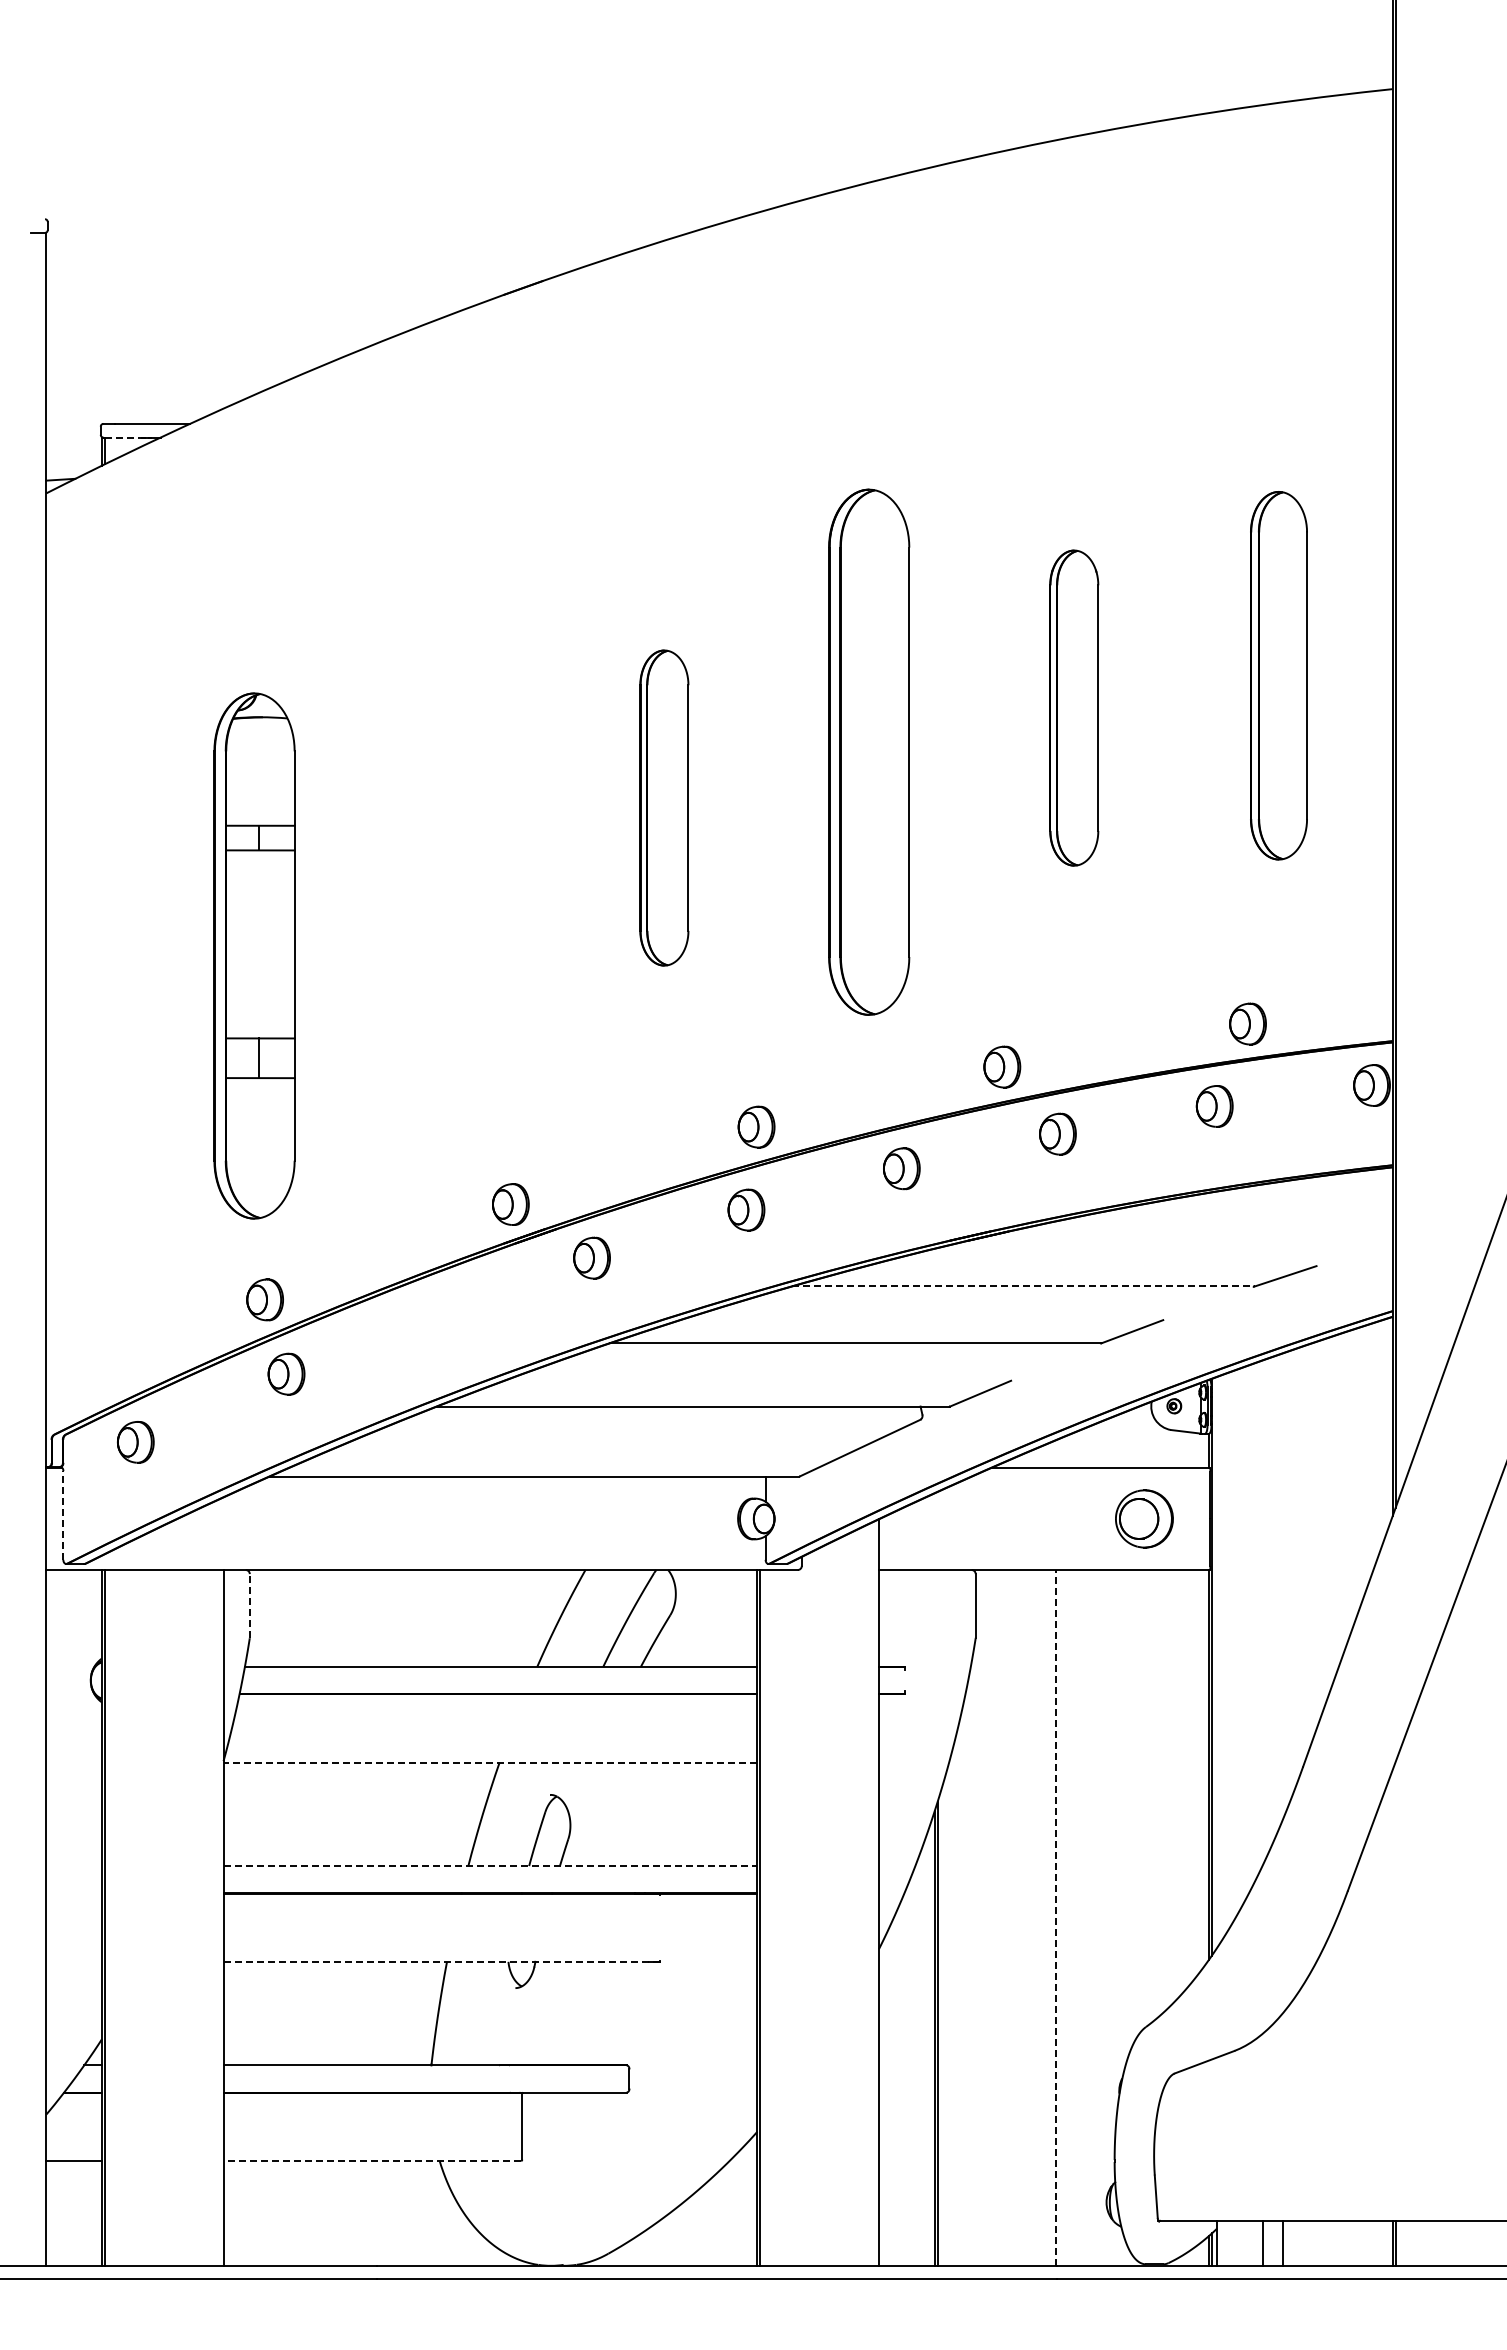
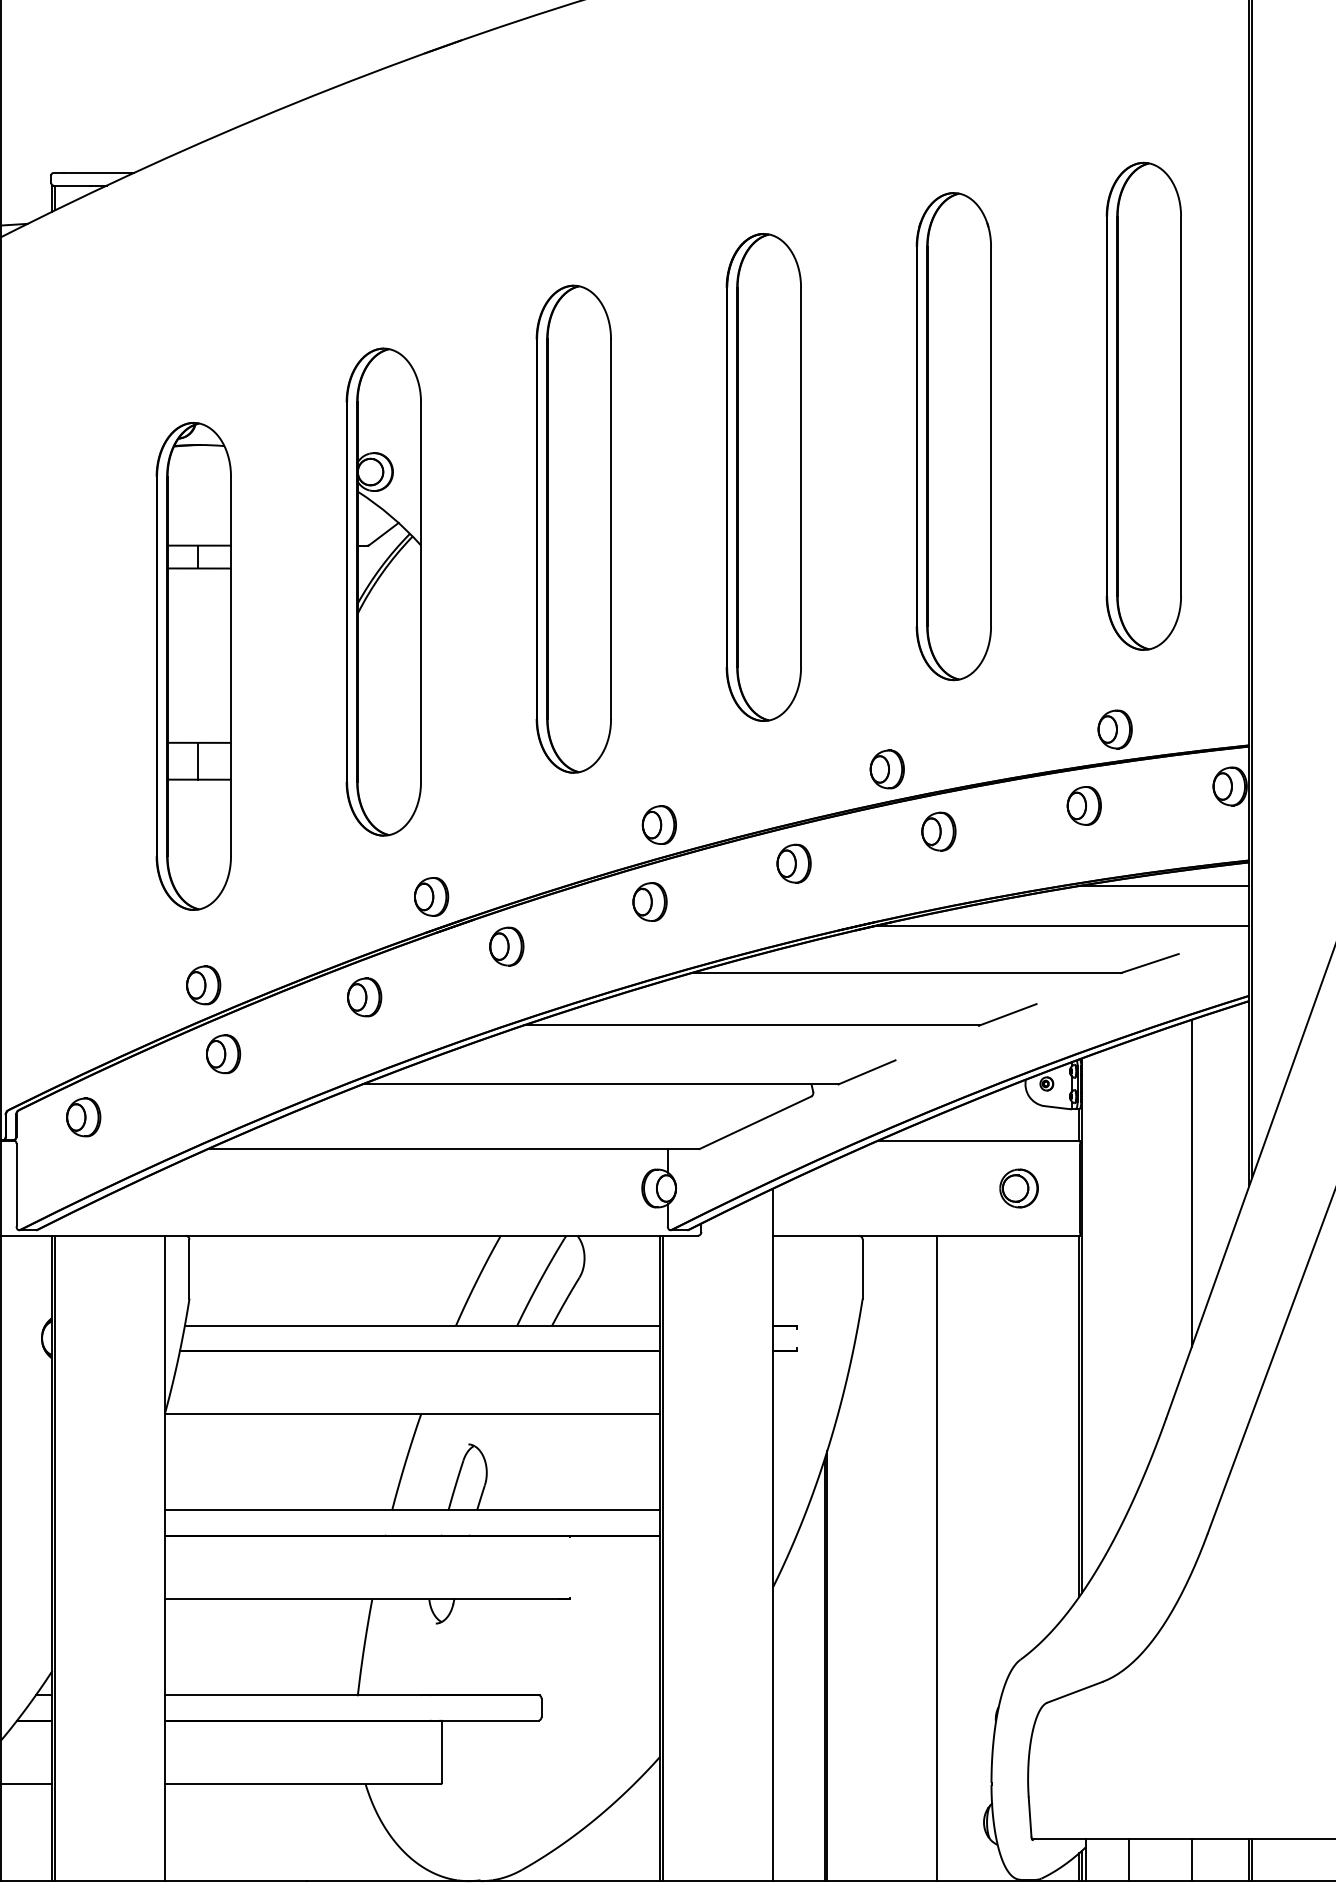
line: (124, 437) -> (73, 185), dashed -> solid
part: (1278, 675) -> (1143, 406), size x1.43
part: (1074, 707) -> (954, 435), size x1.67
part: (664, 807) -> (574, 528), size x1.67
part: (459, 875) -> (383, 591), added
line: (1299, 1193) -> (1162, 886), added
line: (1189, 1236) -> (1060, 926), added
line: (1024, 1286) -> (907, 972), dashed -> solid
part: (438, 1312) -> (364, 997), added
line: (1330, 1513) -> (1191, 1183), added
line: (63, 1514) -> (16, 1184), dashed -> solid
part: (1144, 1518) -> (1019, 1188), size x0.71
line: (249, 1605) -> (189, 1268), dashed -> solid
line: (490, 1762) -> (412, 1414), dashed -> solid
line: (490, 1866) -> (412, 1510), dashed -> solid
line: (1056, 1917) -> (937, 1558), dashed -> solid
line: (441, 1961) -> (367, 1598), dashed -> solid
line: (372, 2161) -> (303, 1784), dashed -> solid
line: (1282, 2242) -> (1191, 1859), moved

